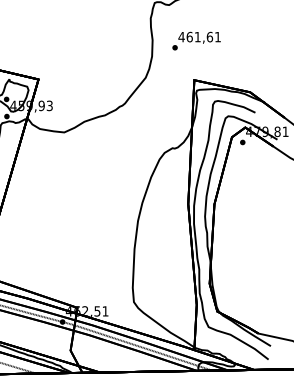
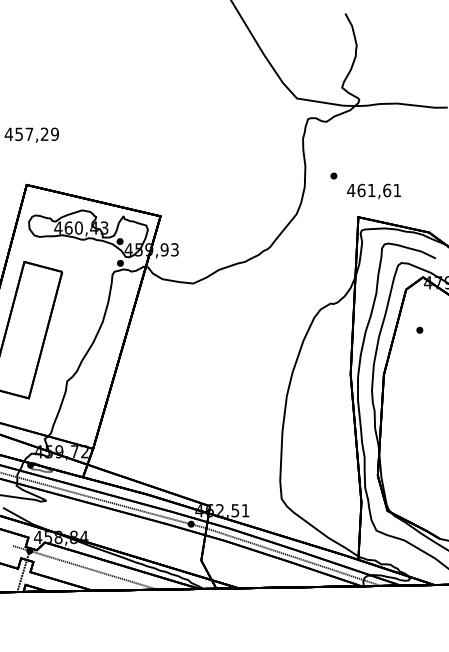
text: (199, 37) -> (373, 190), moved
part: (242, 141) -> (419, 329), moved

